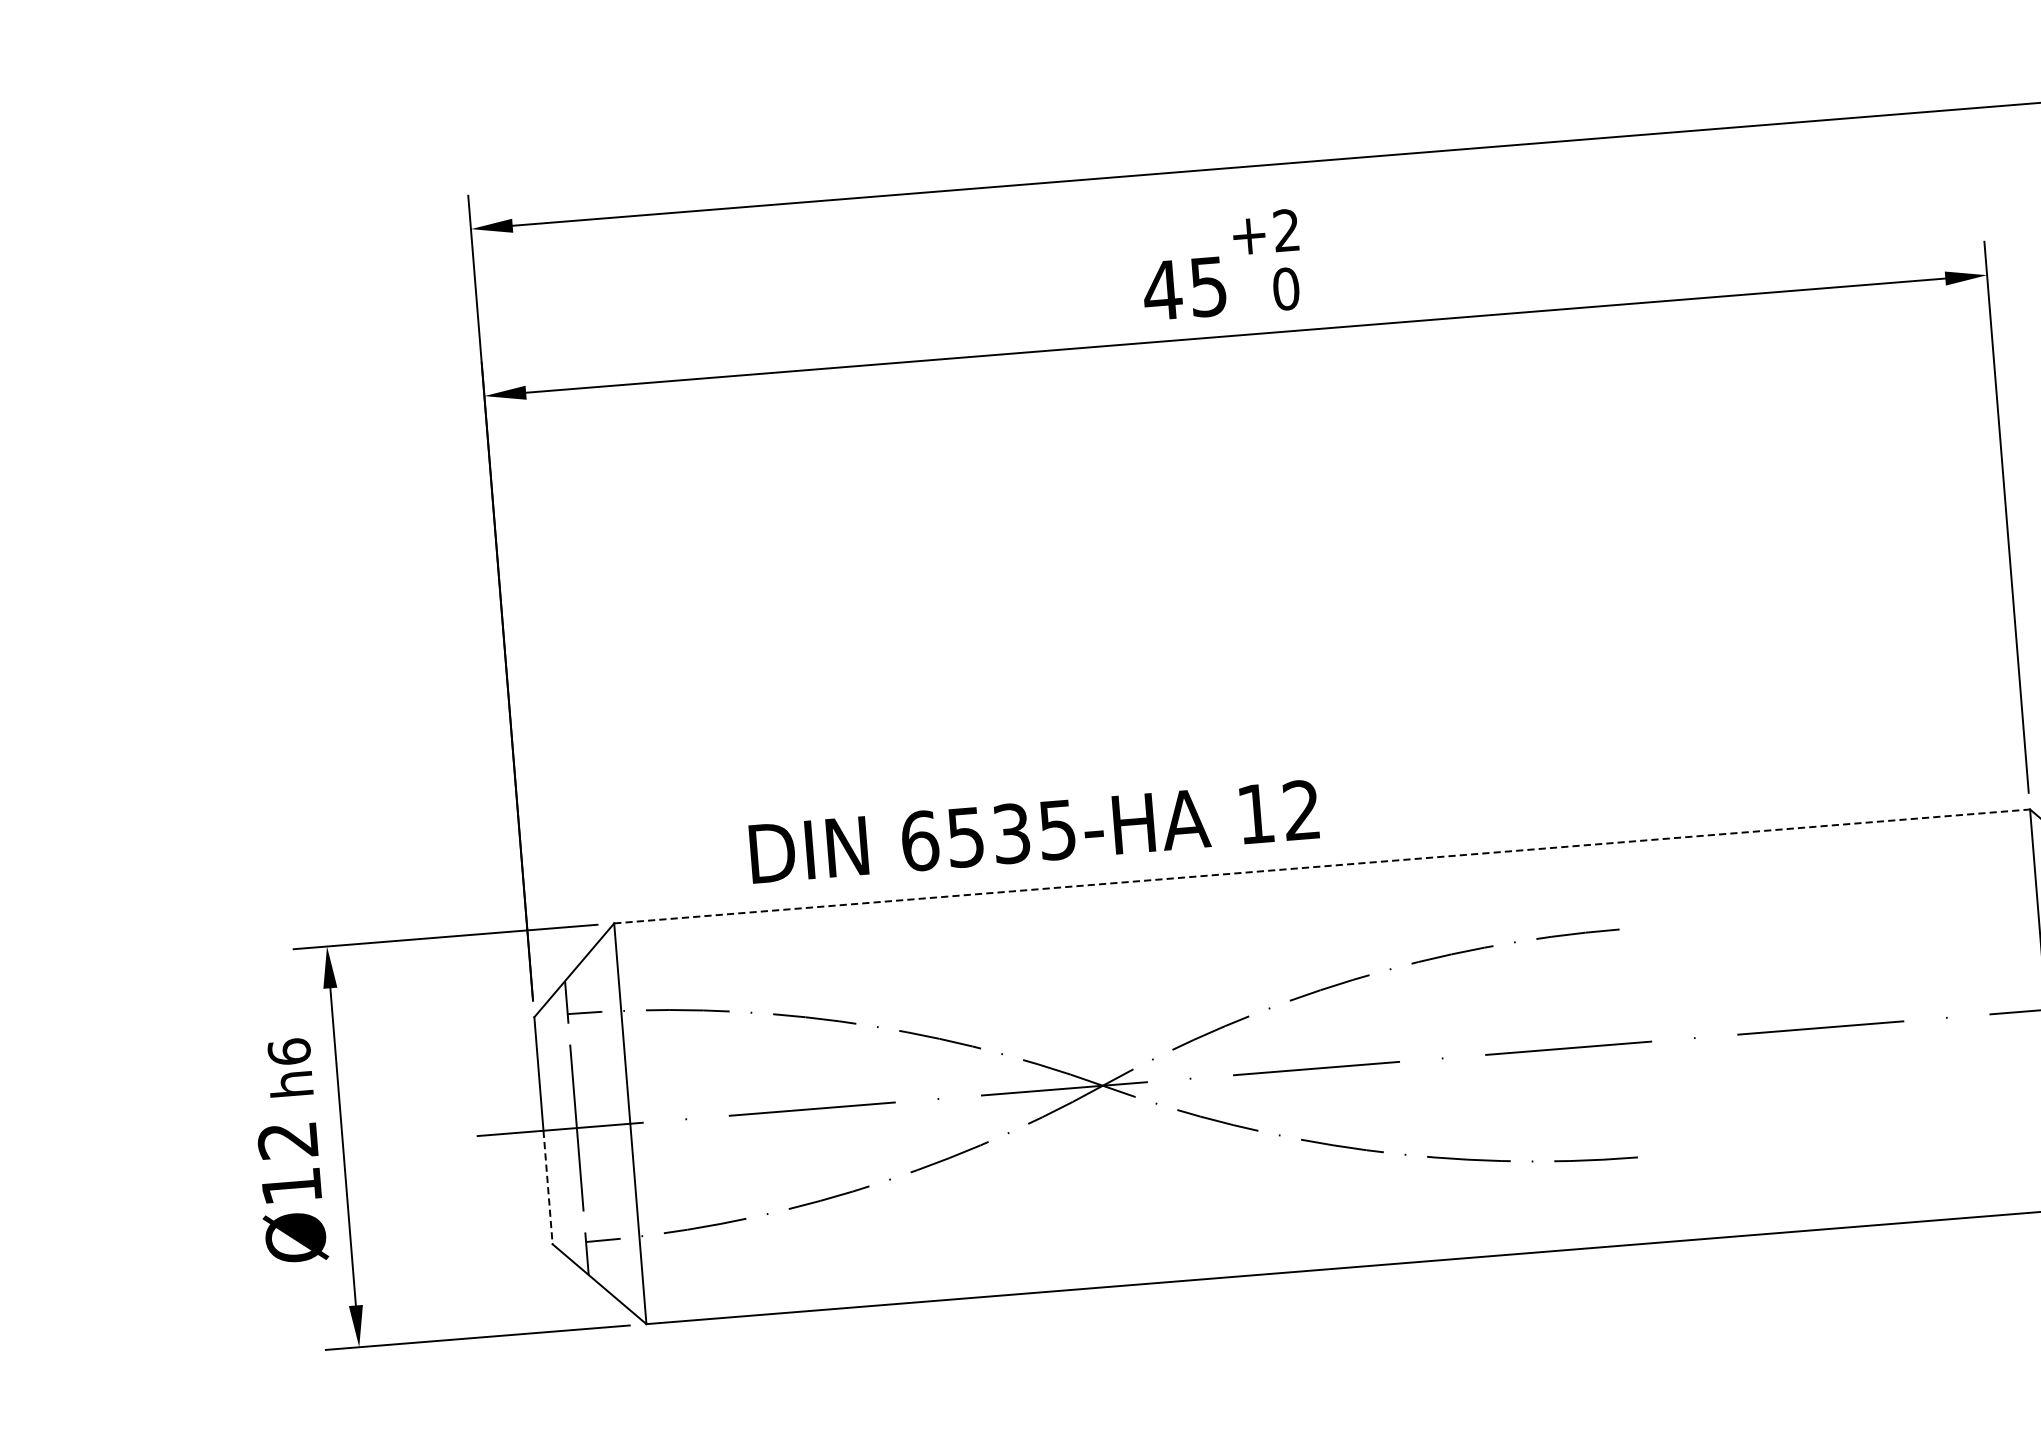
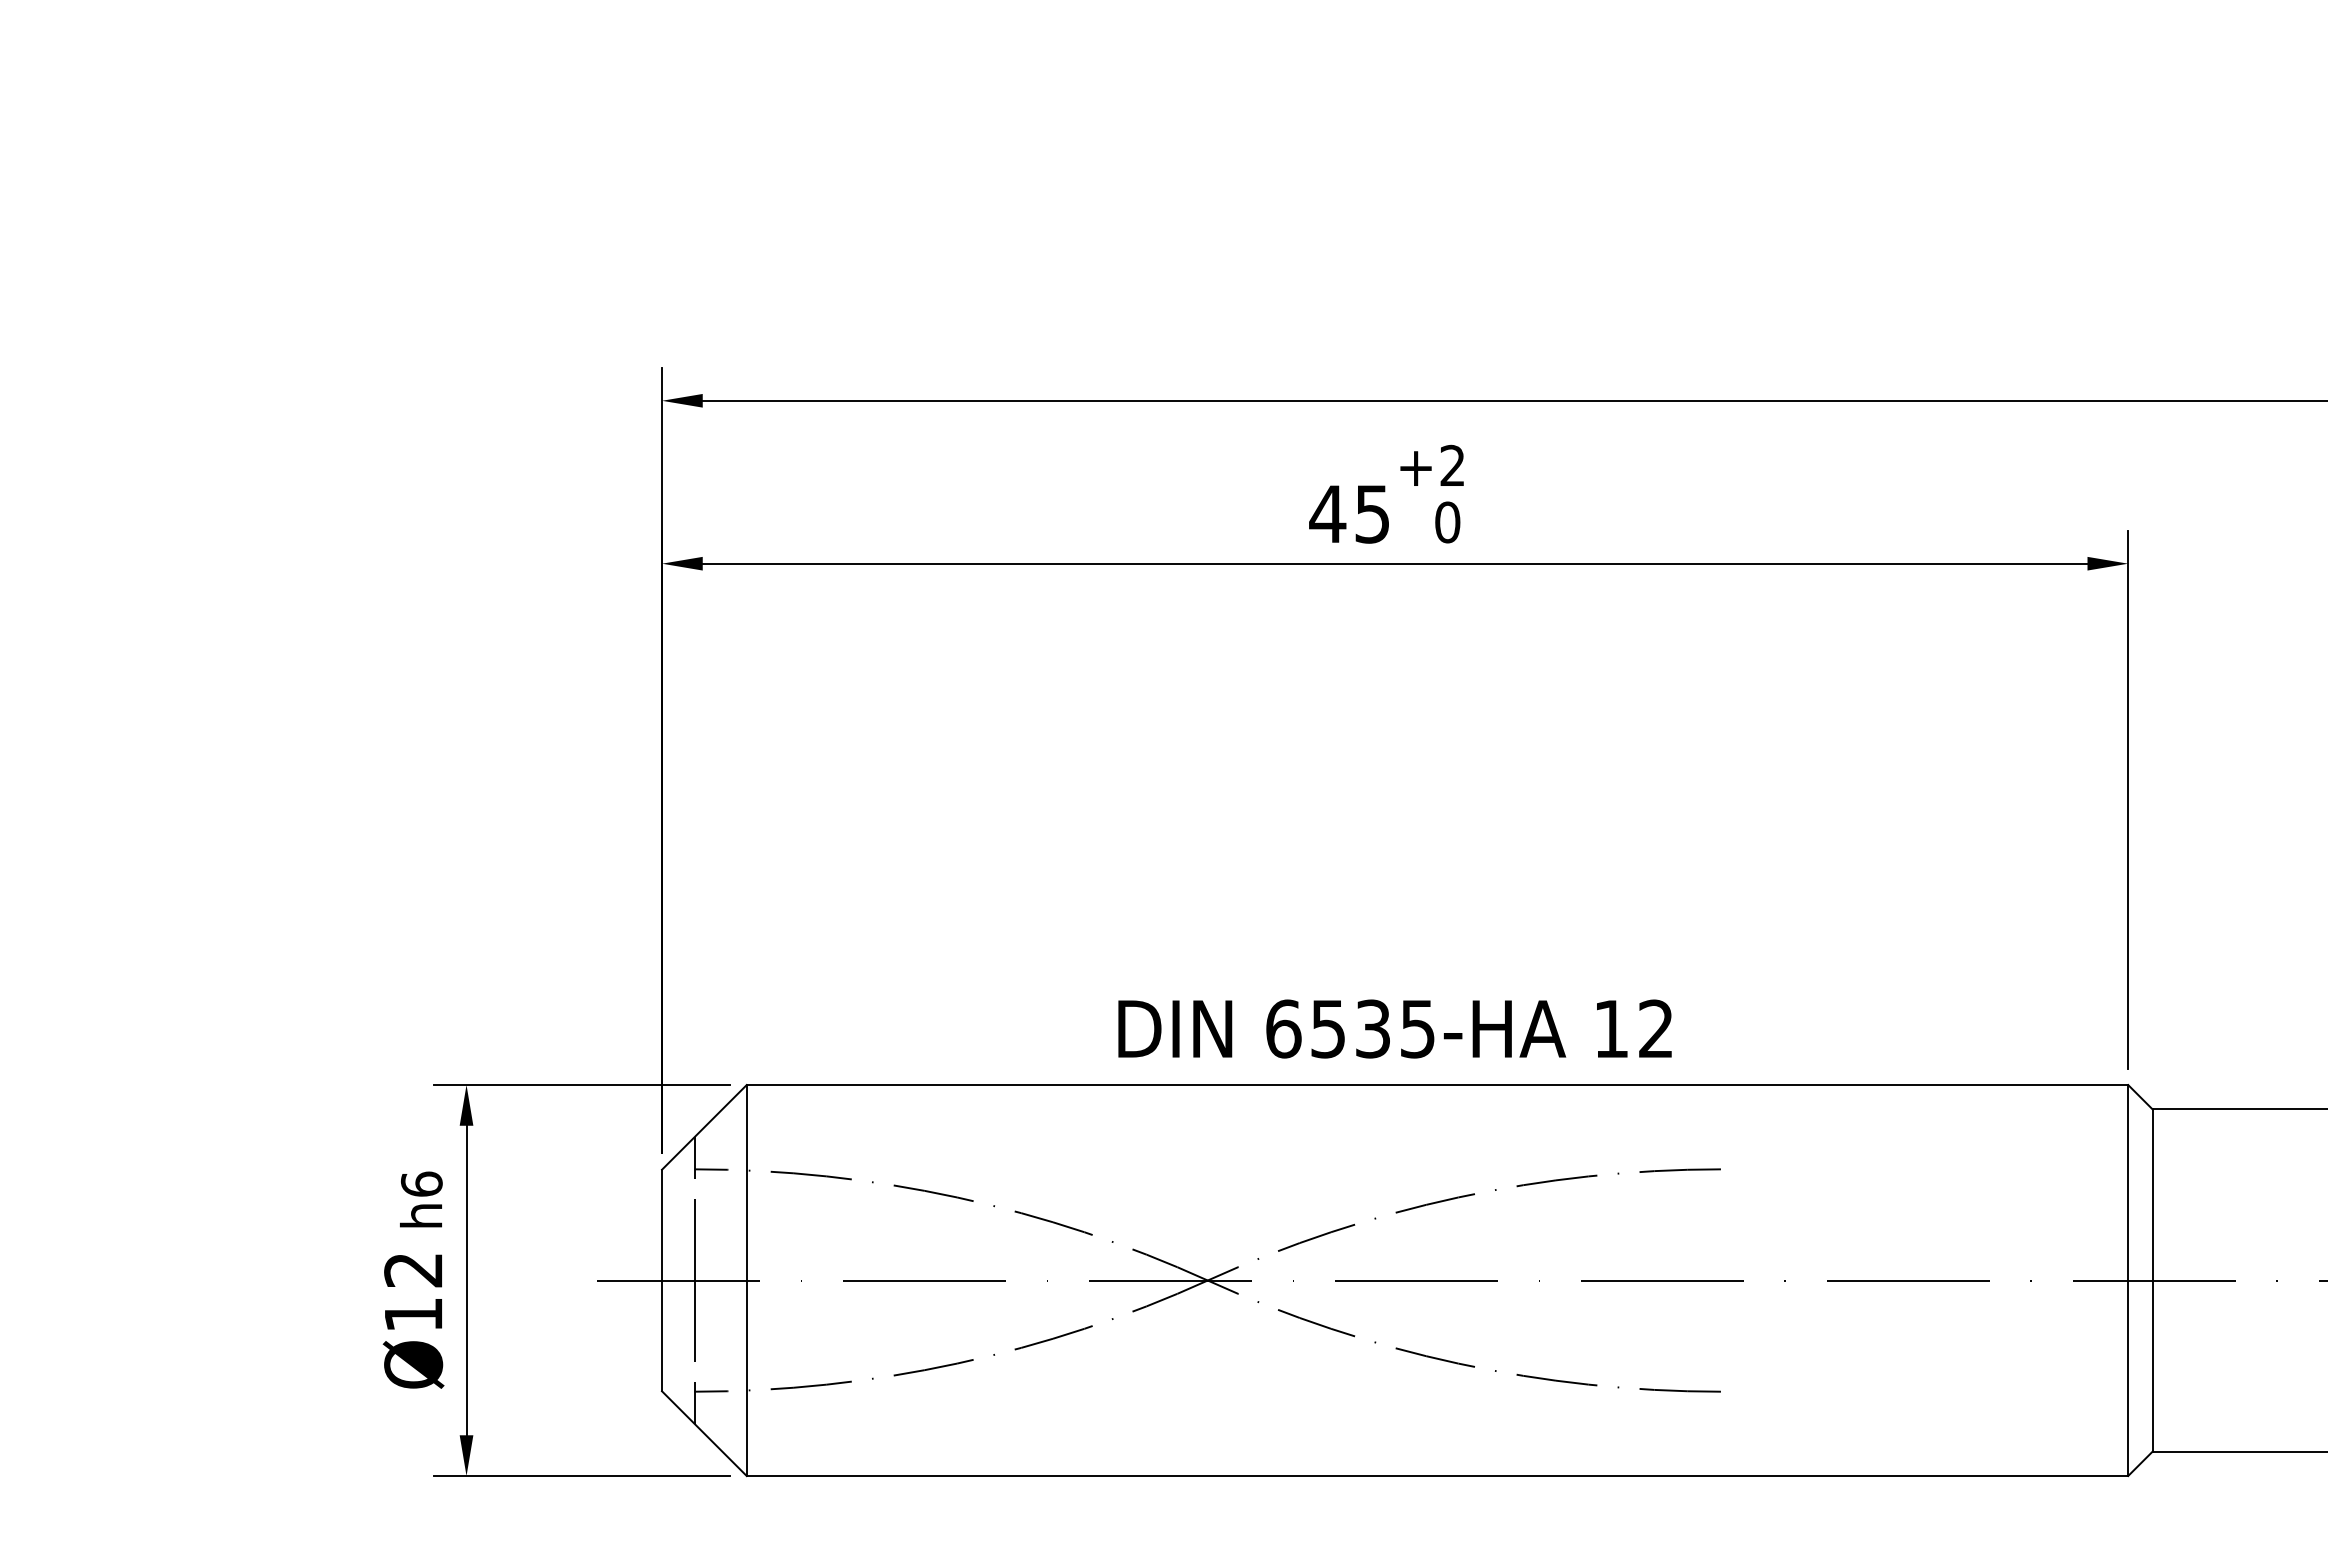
text: (1033, 831) -> (1394, 1028), moved
line: (1322, 866) -> (1437, 1085), dashed -> solid
line: (548, 1188) -> (662, 1336), dashed -> solid

